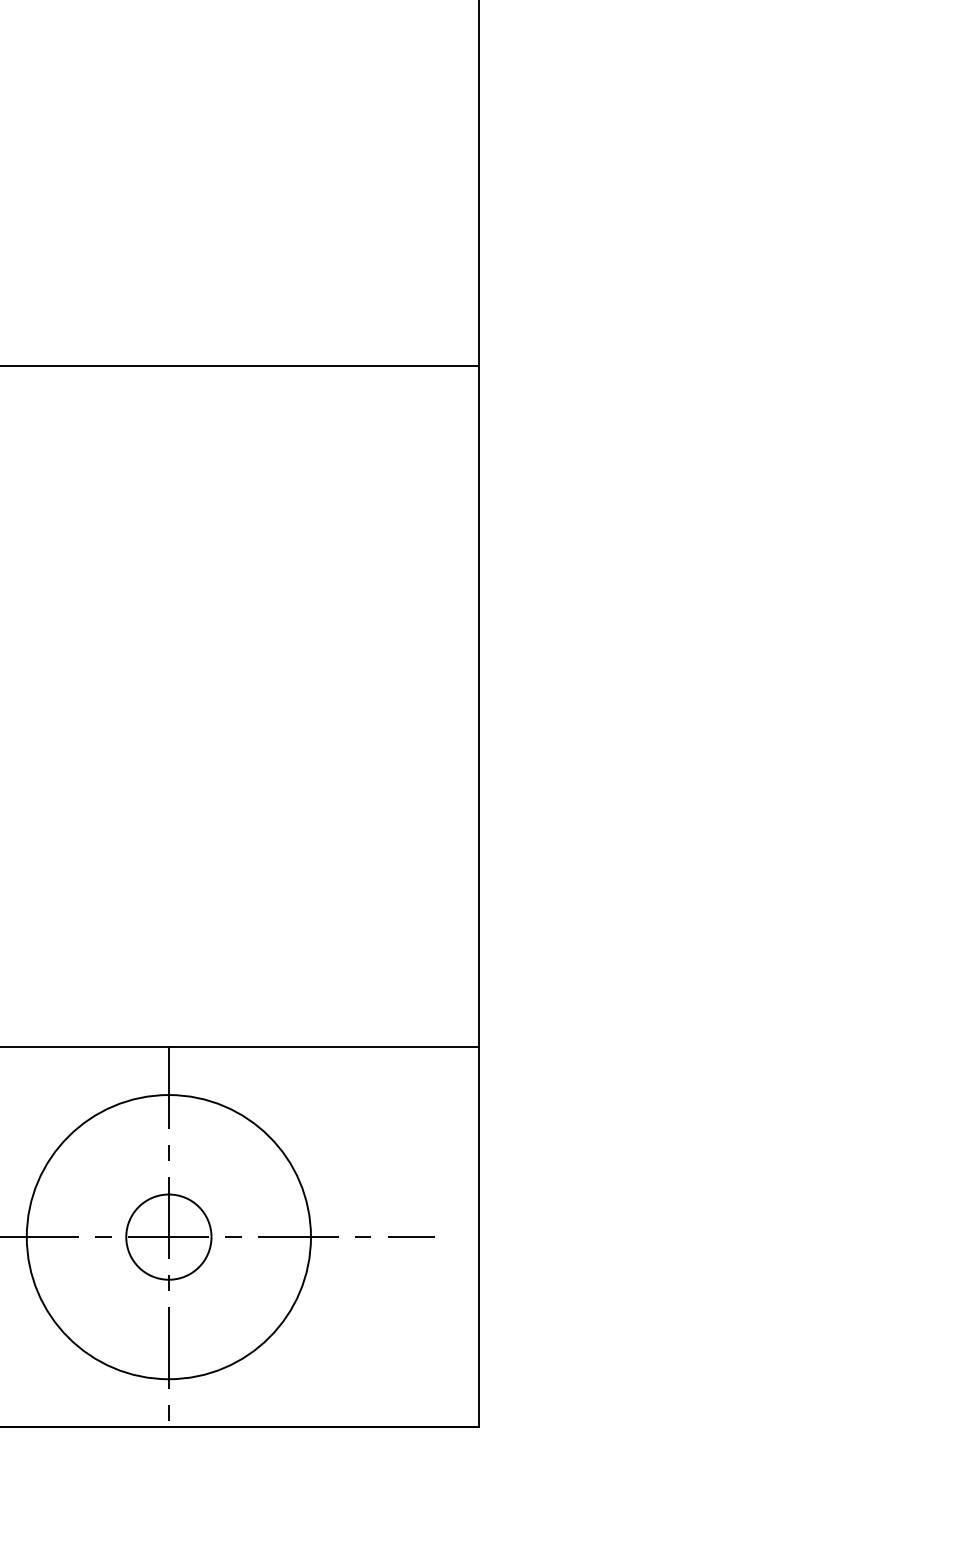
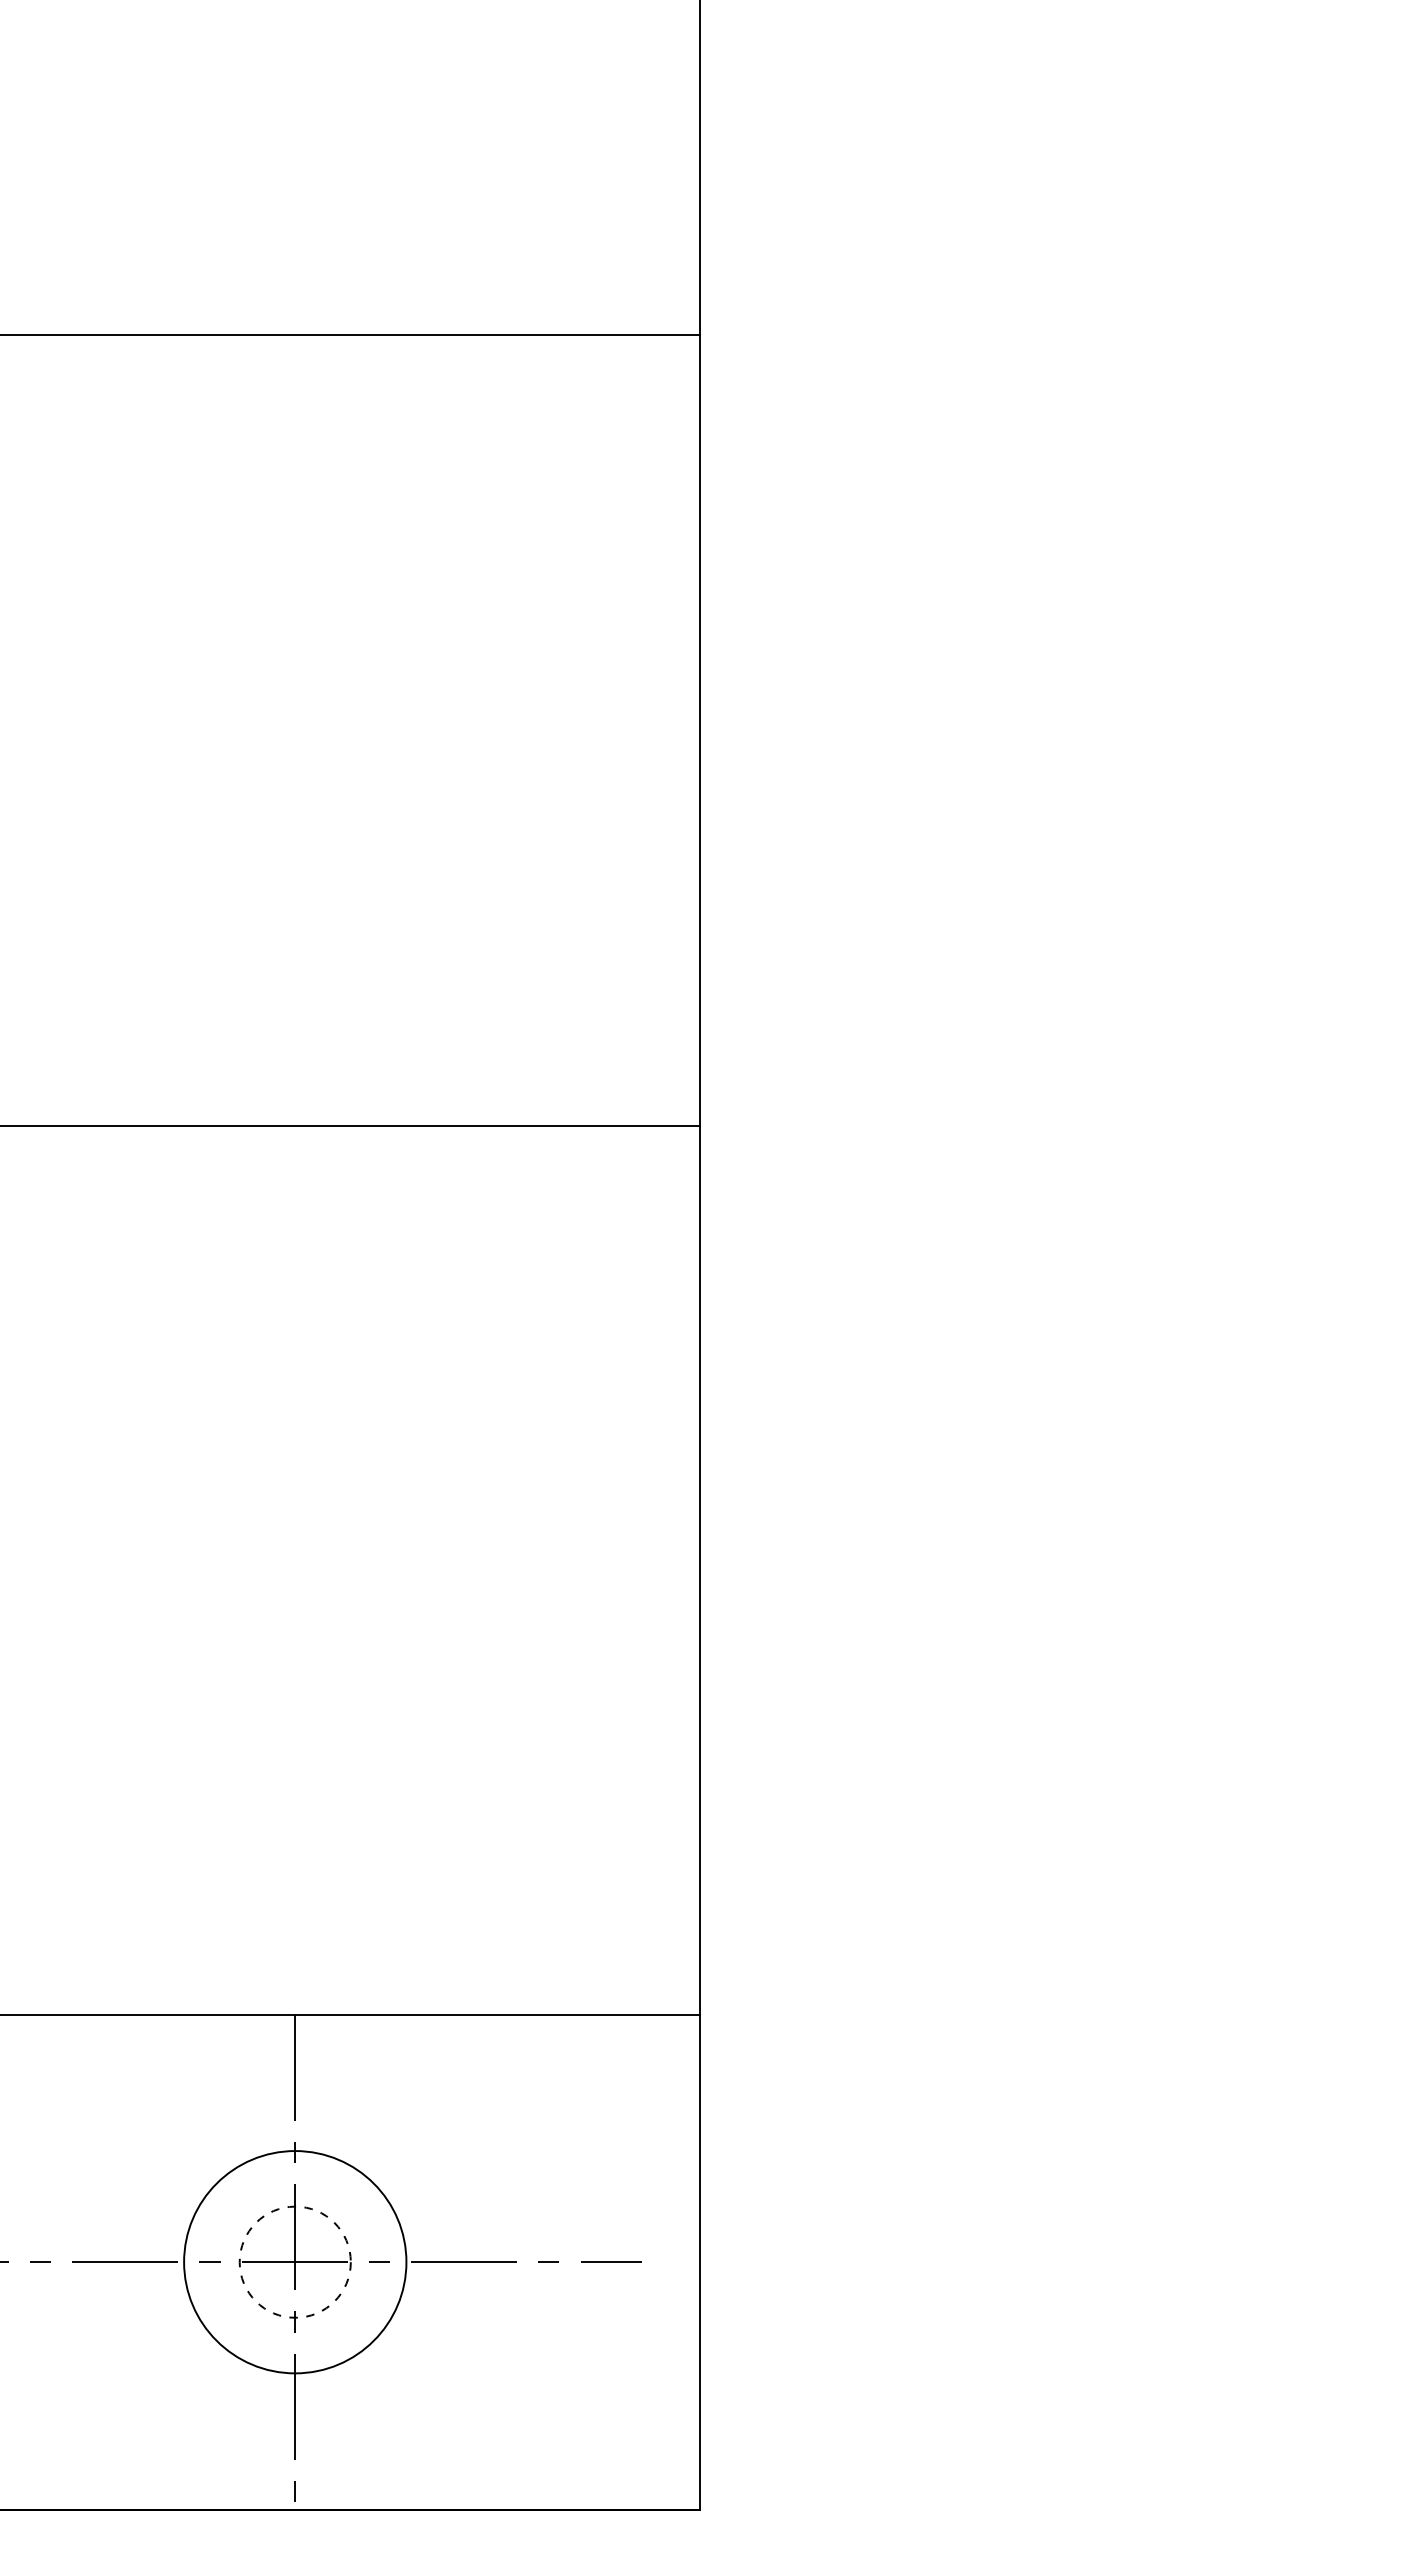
circle: (168, 1236) -> (294, 2261), solid -> dashed
circle: (169, 1236) -> (295, 2261), size x0.6

